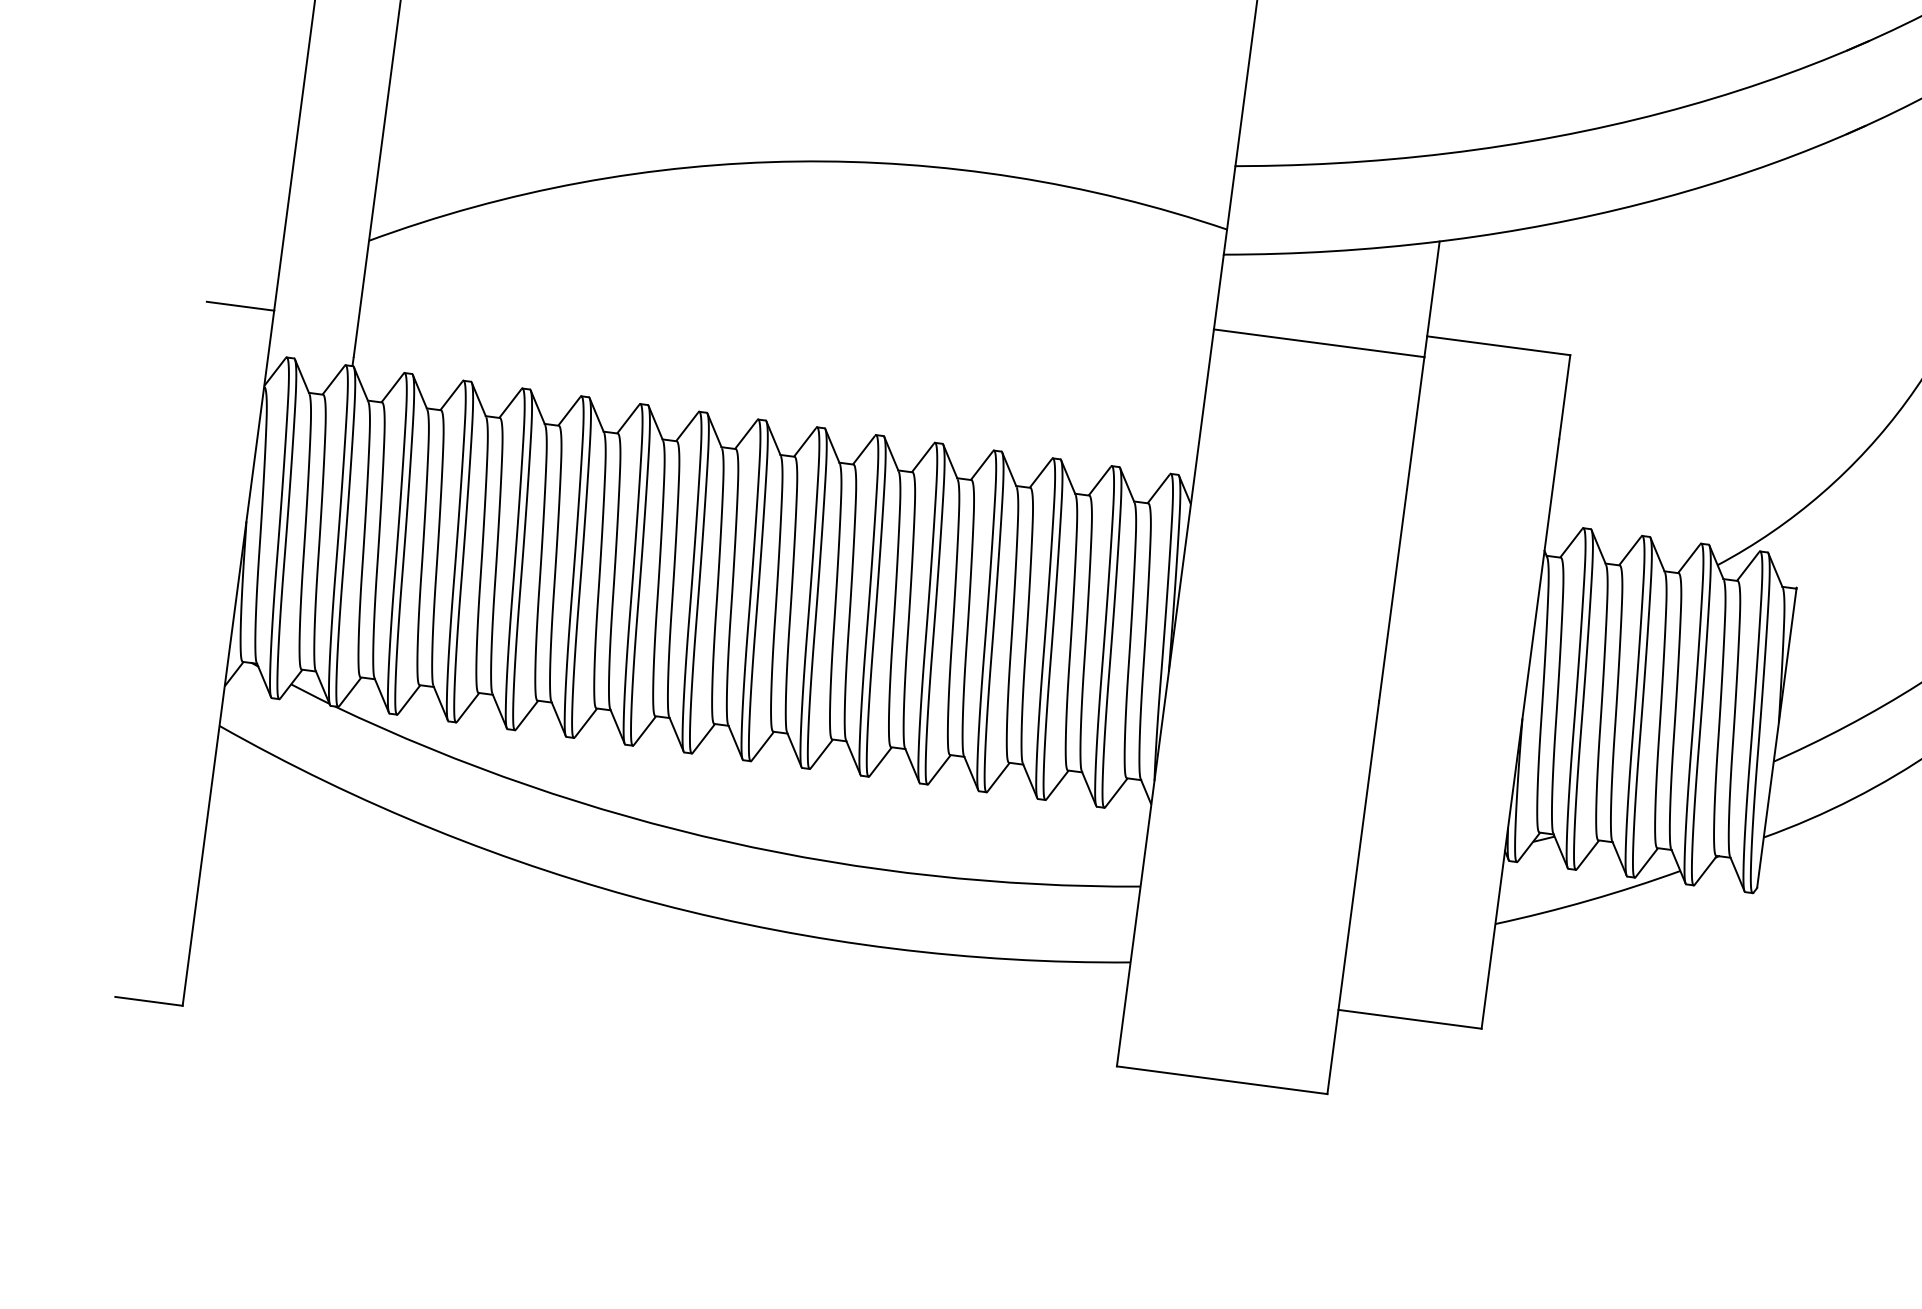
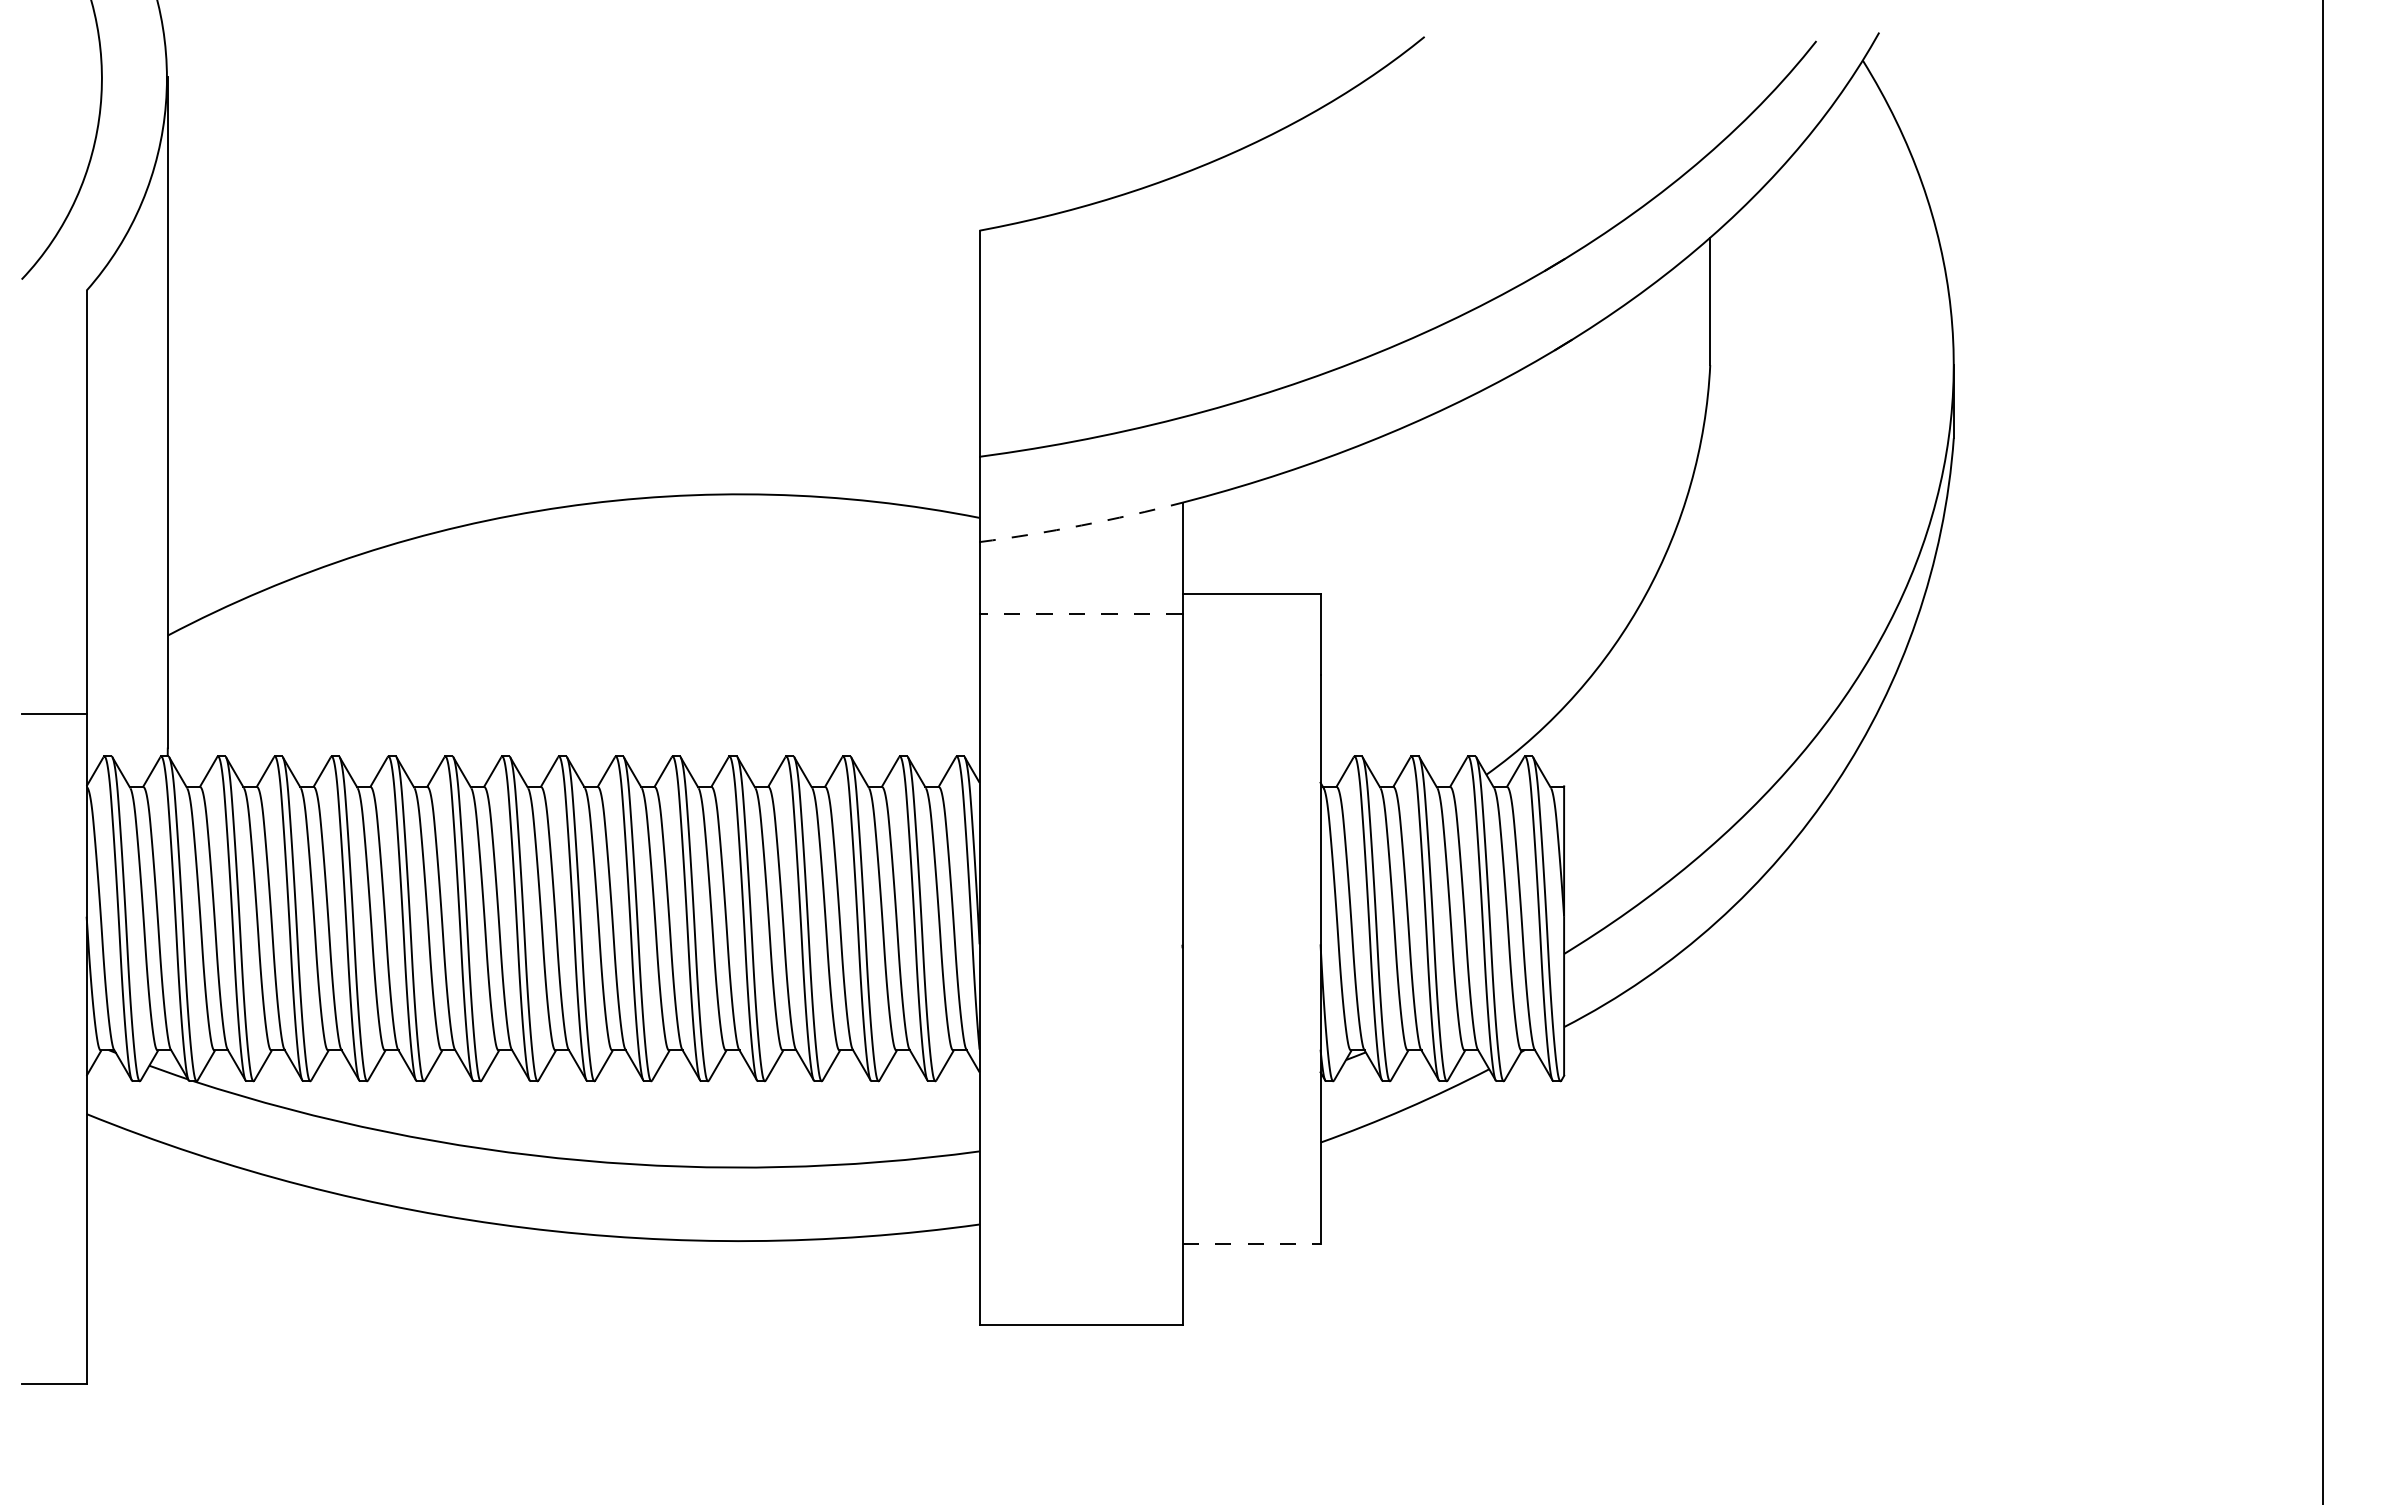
arc: (1331, 251) -> (1081, 525), solid -> dashed
line: (1318, 343) -> (1080, 614), solid -> dashed
line: (1411, 1019) -> (1252, 1243), solid -> dashed

